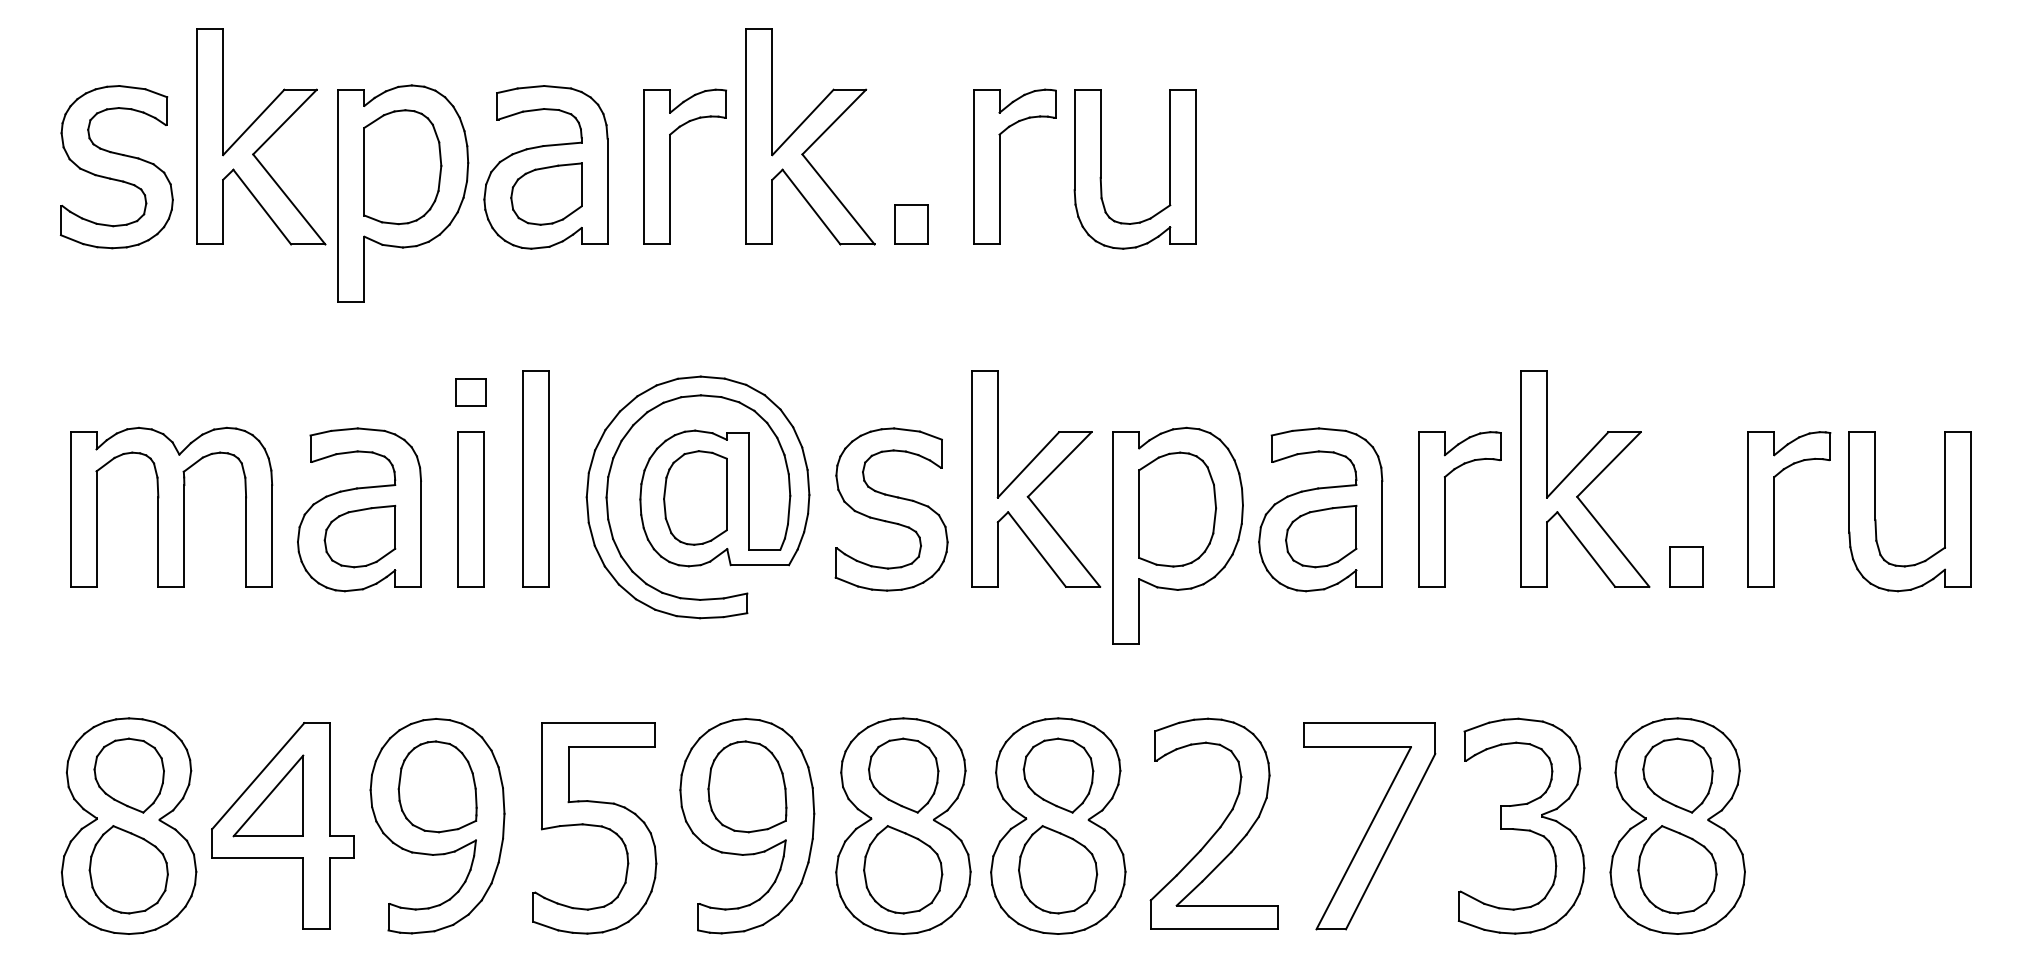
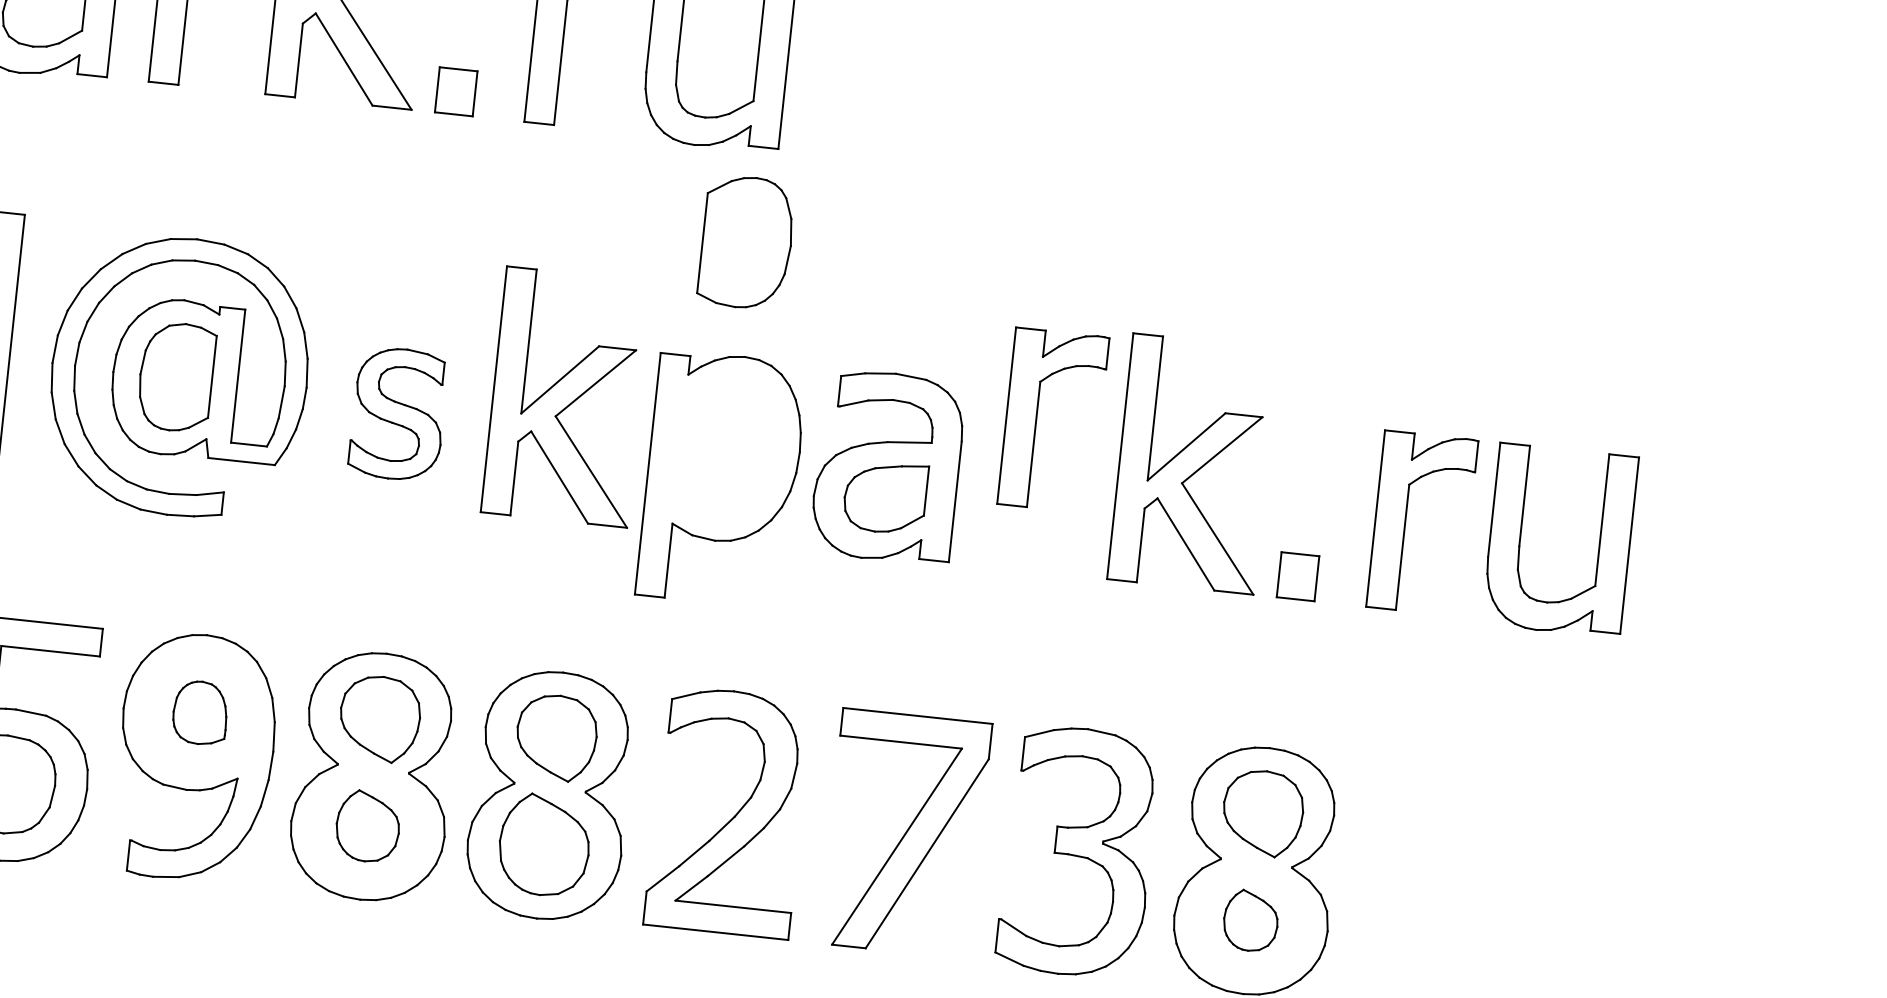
part: (891, 509) -> (398, 414), size x0.7
part: (1177, 509) -> (746, 242), moved
part: (1445, 509) -> (1037, 418), moved
part: (747, 786) -> (200, 712), size x0.6
part: (903, 869) -> (368, 826), size x0.7
part: (1677, 869) -> (1251, 920), size x0.6

